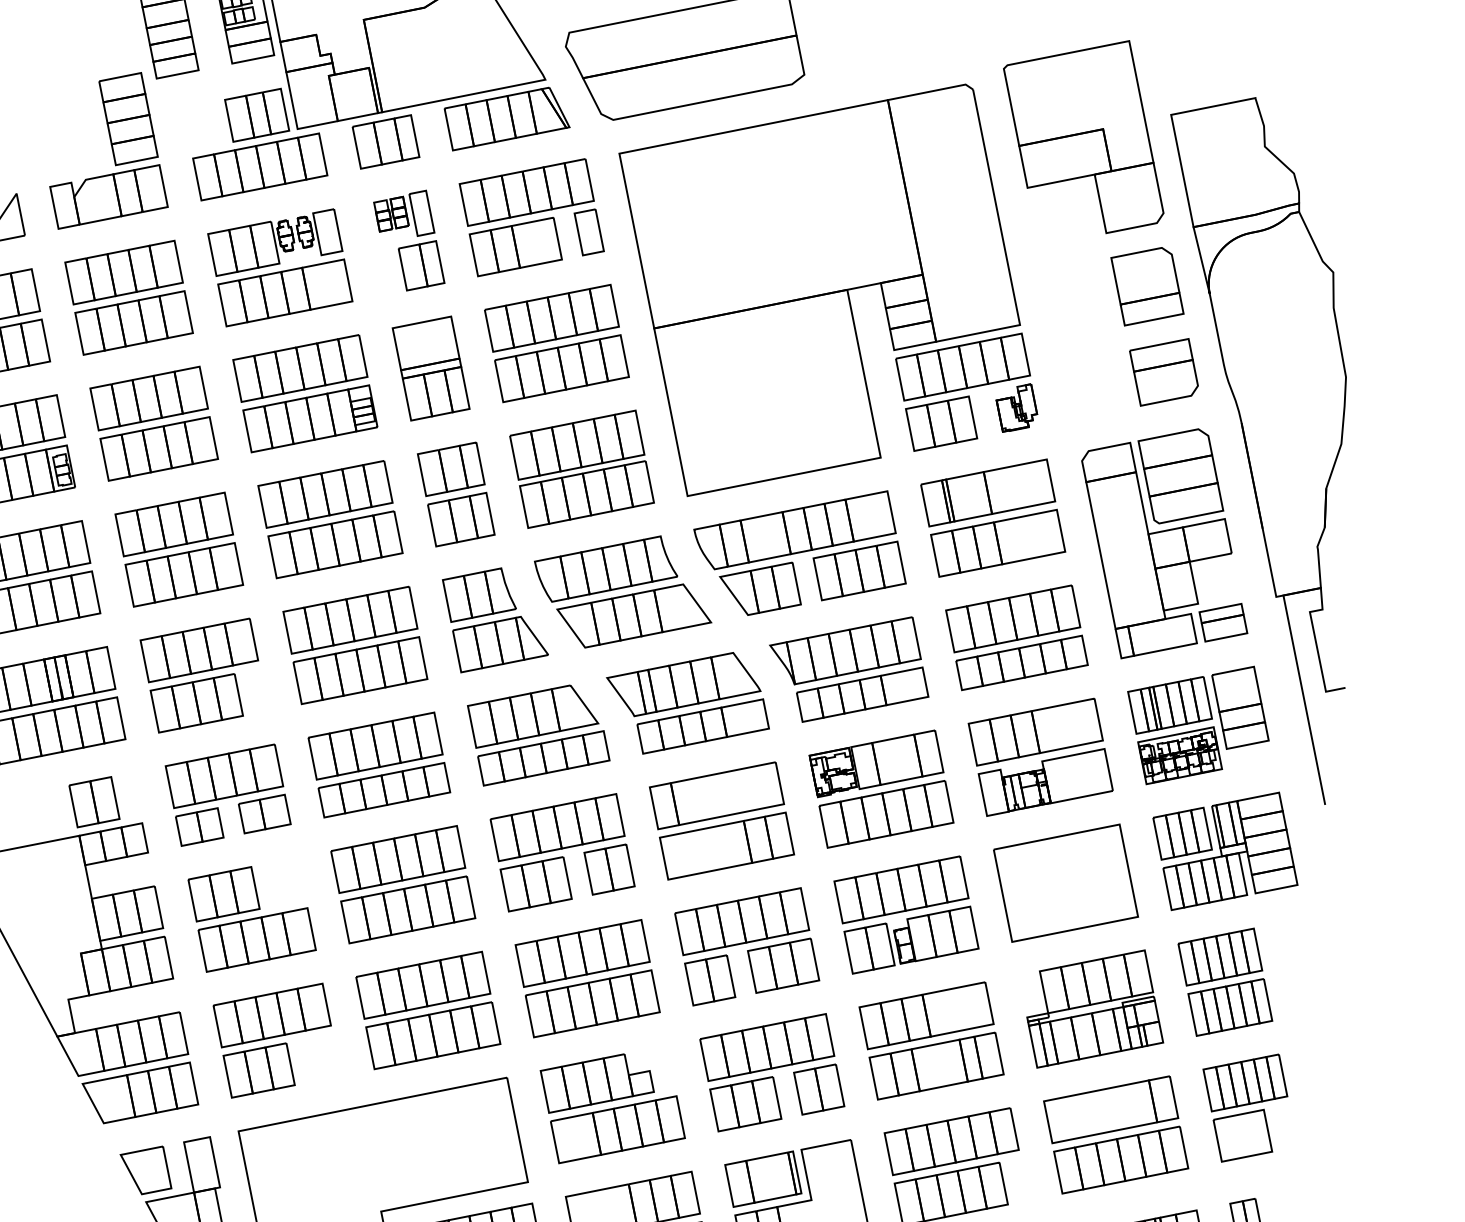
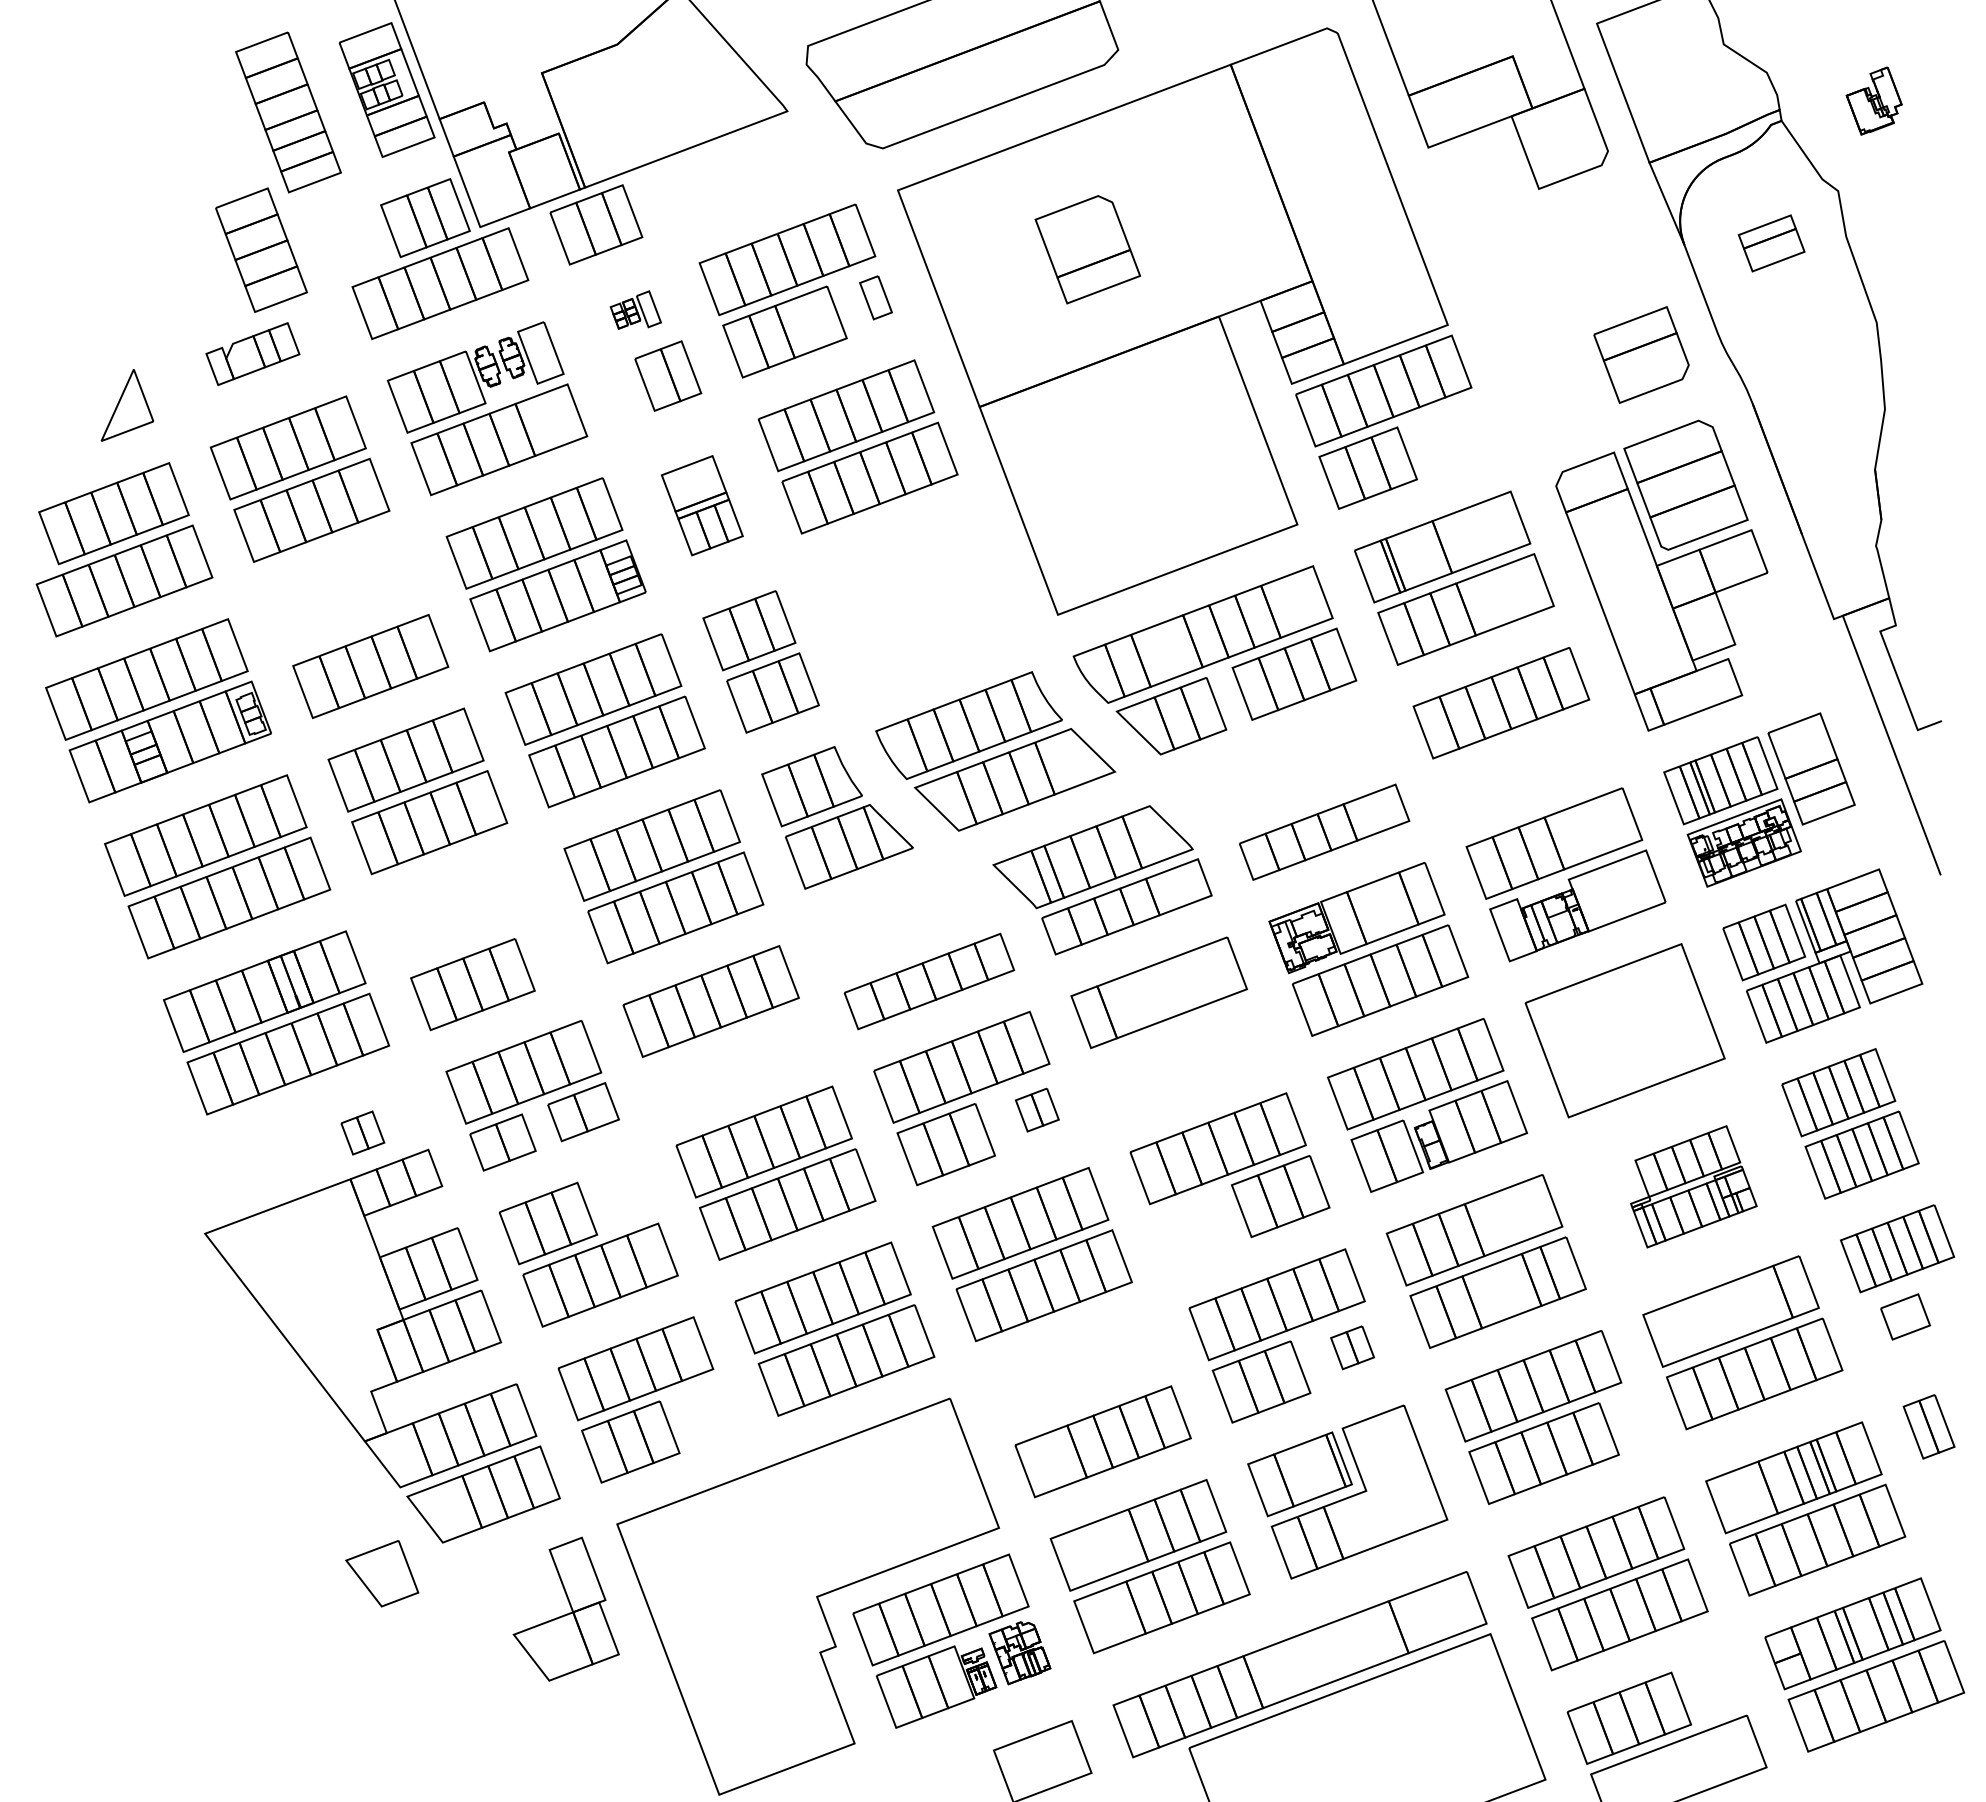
part: (506, 119) -> (746, 170), removed
part: (108, 196) -> (252, 353), size x0.6
part: (405, 211) -> (635, 309), size x0.6
part: (588, 232) -> (875, 297), size x0.7
part: (1146, 287) -> (1087, 249), moved
part: (431, 368) -> (702, 505), size x0.7
part: (148, 398) -> (346, 603), removed
part: (1016, 407) -> (1873, 100), moved
part: (581, 468) -> (916, 602), removed
part: (1223, 622) -> (1771, 243), moved
part: (845, 649) -> (1293, 777), removed
part: (198, 650) -> (464, 916), removed
part: (1021, 662) -> (1521, 757), removed
part: (532, 718) -> (906, 932), removed
part: (384, 789) -> (731, 1055), removed
part: (94, 801) -> (362, 1132), size x0.6
part: (726, 845) -> (1182, 1054), removed
part: (609, 869) -> (1037, 1109), size x0.6
part: (710, 980) -> (1189, 1230), removed
part: (1098, 1010) -> (1693, 1186), size x0.7
part: (596, 1084) -> (1066, 1388), removed
part: (819, 1089) -> (1352, 1347), size x0.6
part: (1242, 1135) -> (1905, 1316), size x0.6
part: (146, 1169) -> (382, 1573), moved

